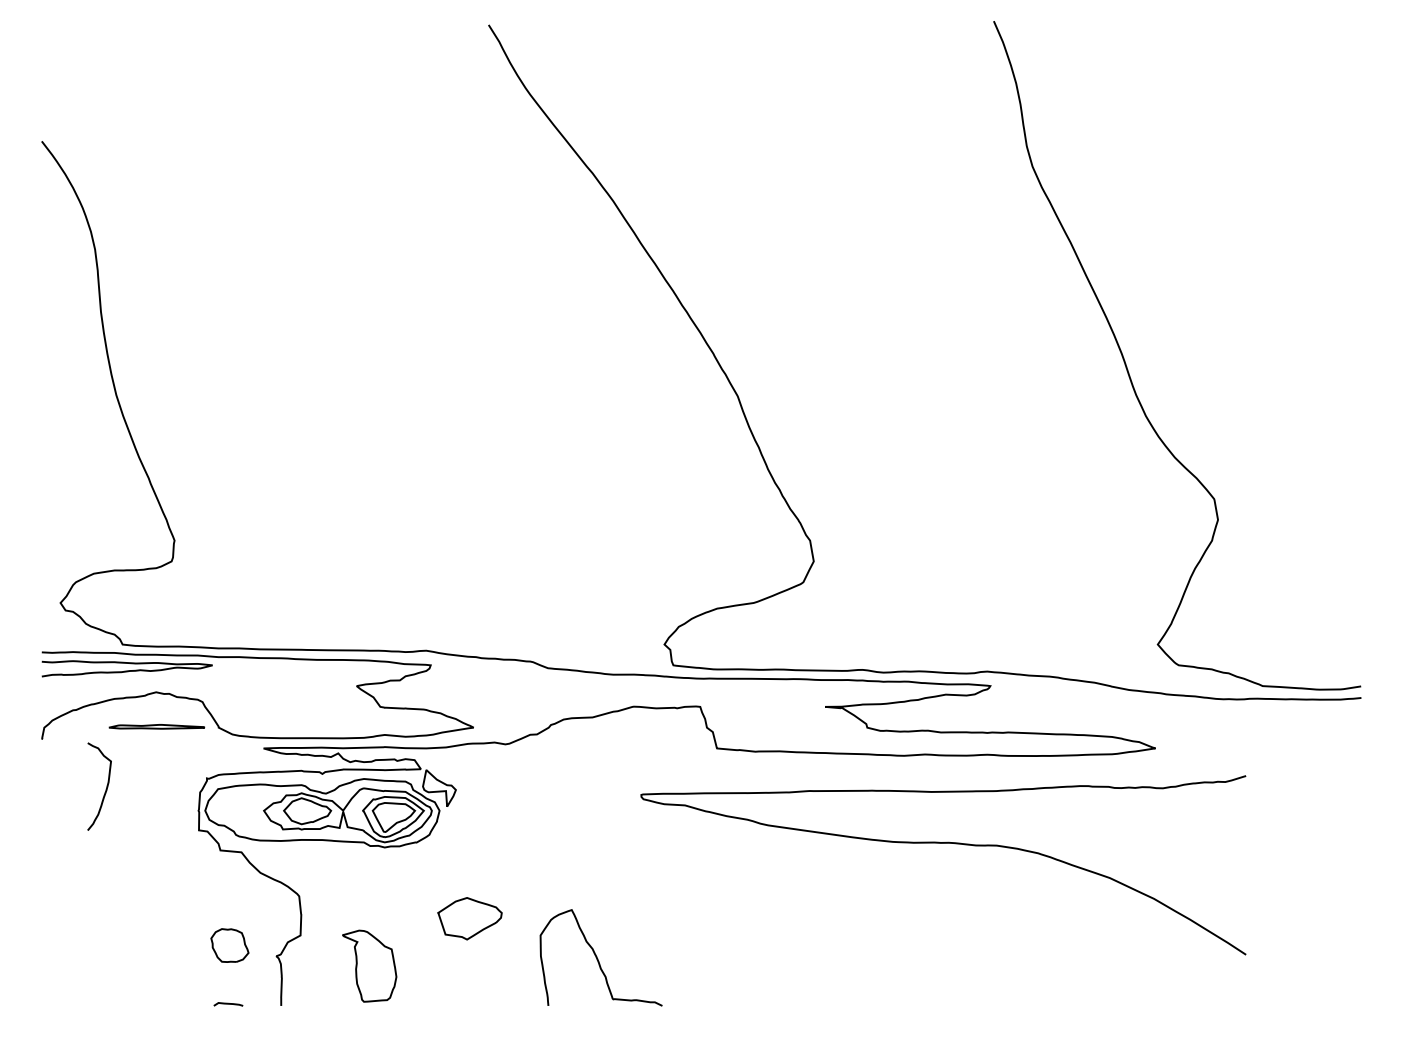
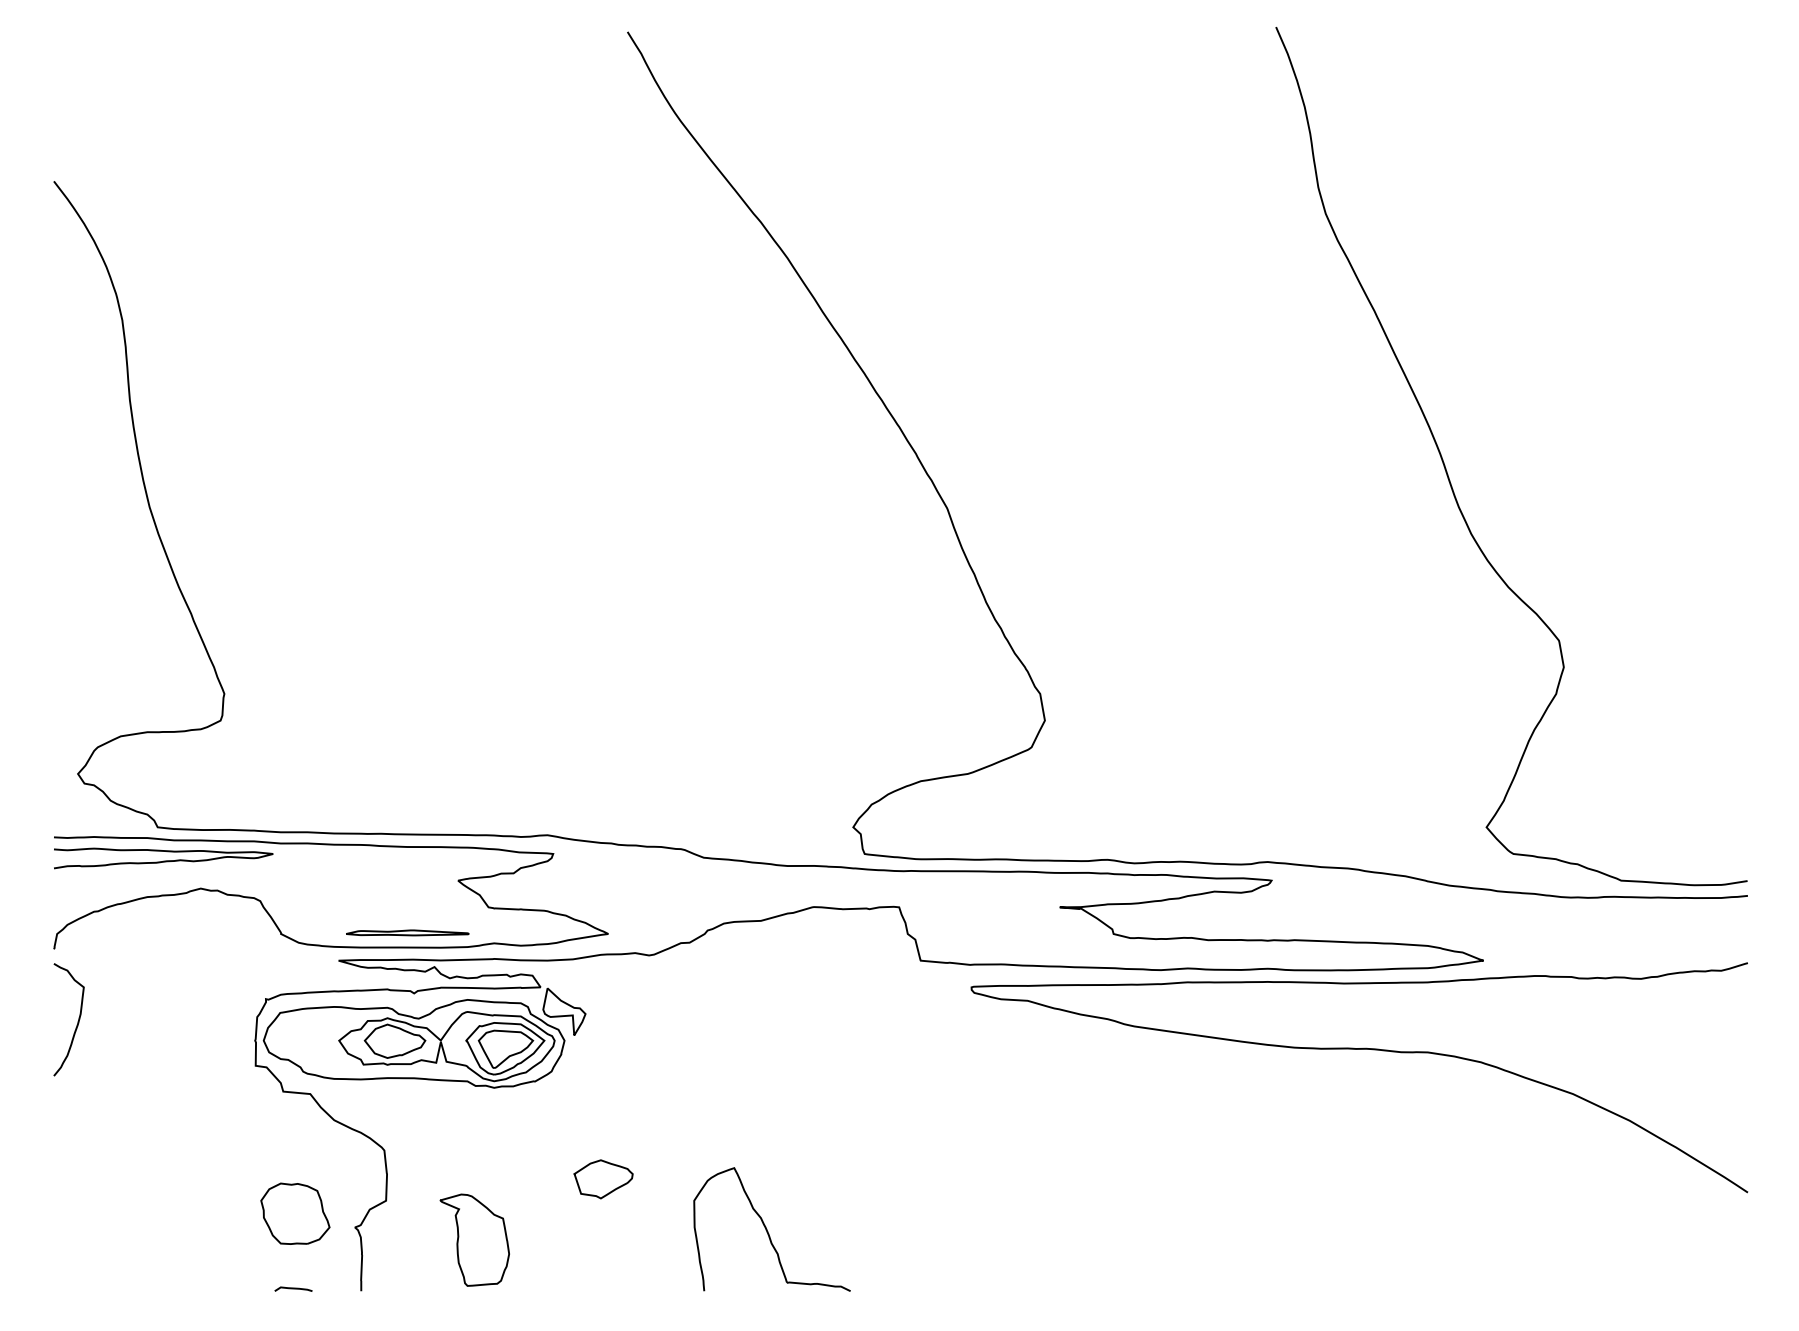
part: (156, 726) -> (407, 932), moved
curve: (106, 788) -> (77, 1021), moved
curve: (943, 843) -> (1359, 1049), moved
part: (469, 918) -> (603, 1179), size x0.71
part: (229, 945) -> (295, 1213), size x1.43

